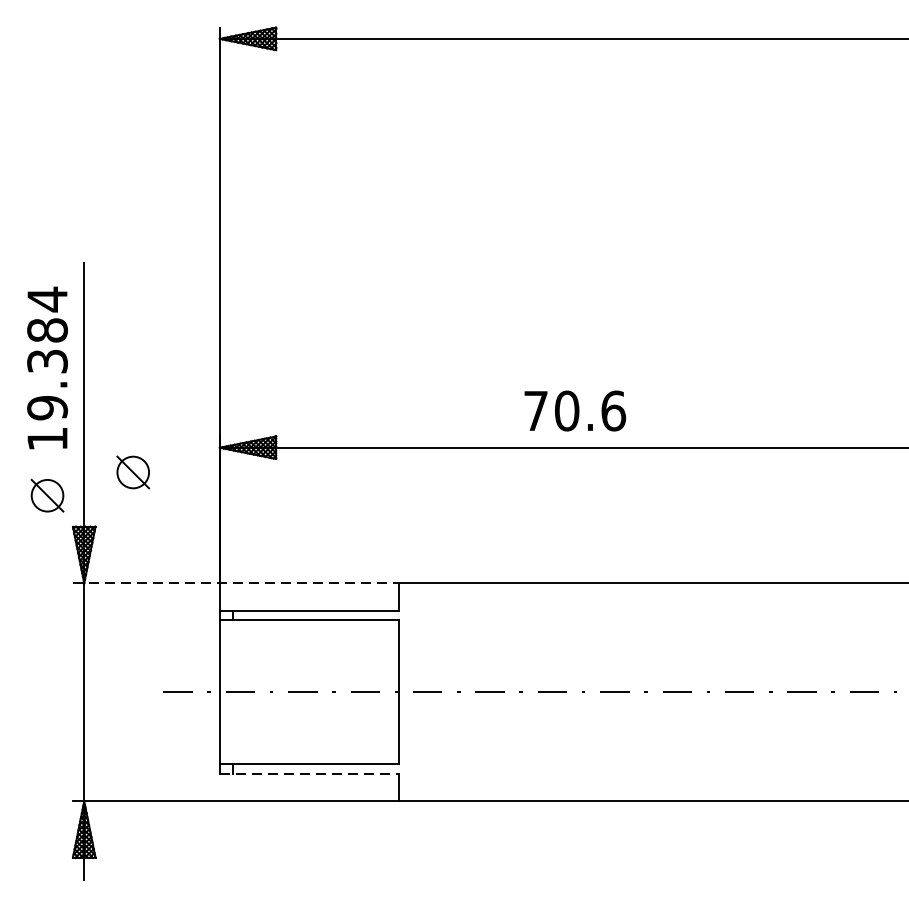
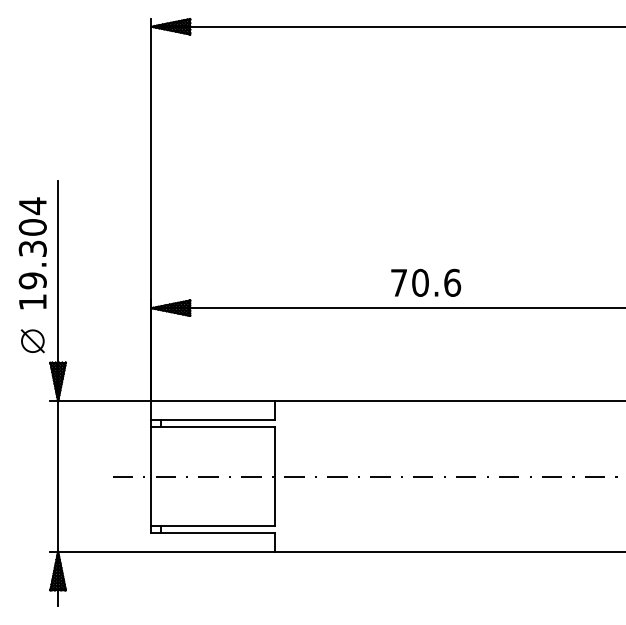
text: (47, 330) -> (32, 227), 19.384 -> 19.304
text: (575, 410) -> (426, 282), moved
part: (132, 472) -> (91, 325), removed
line: (237, 583) -> (163, 401), dashed -> solid
line: (309, 773) -> (213, 532), dashed -> solid

